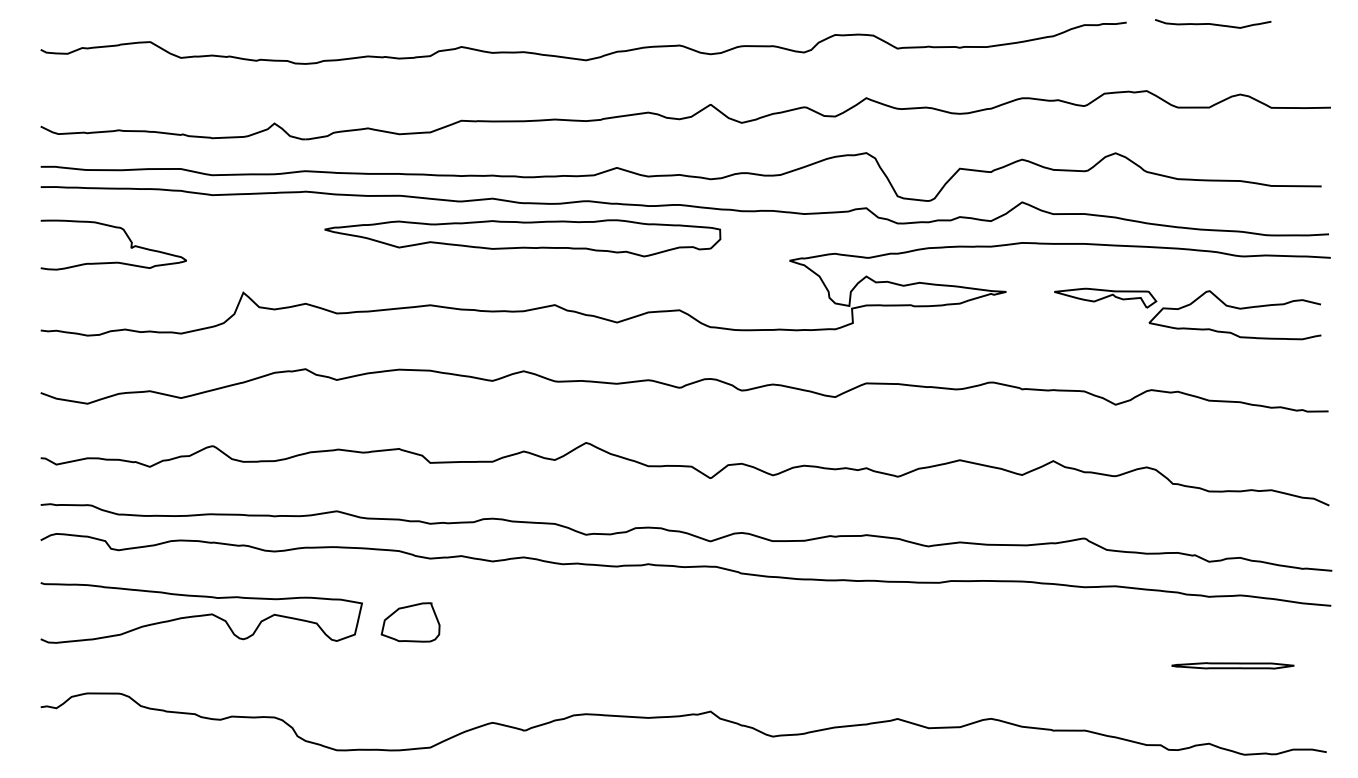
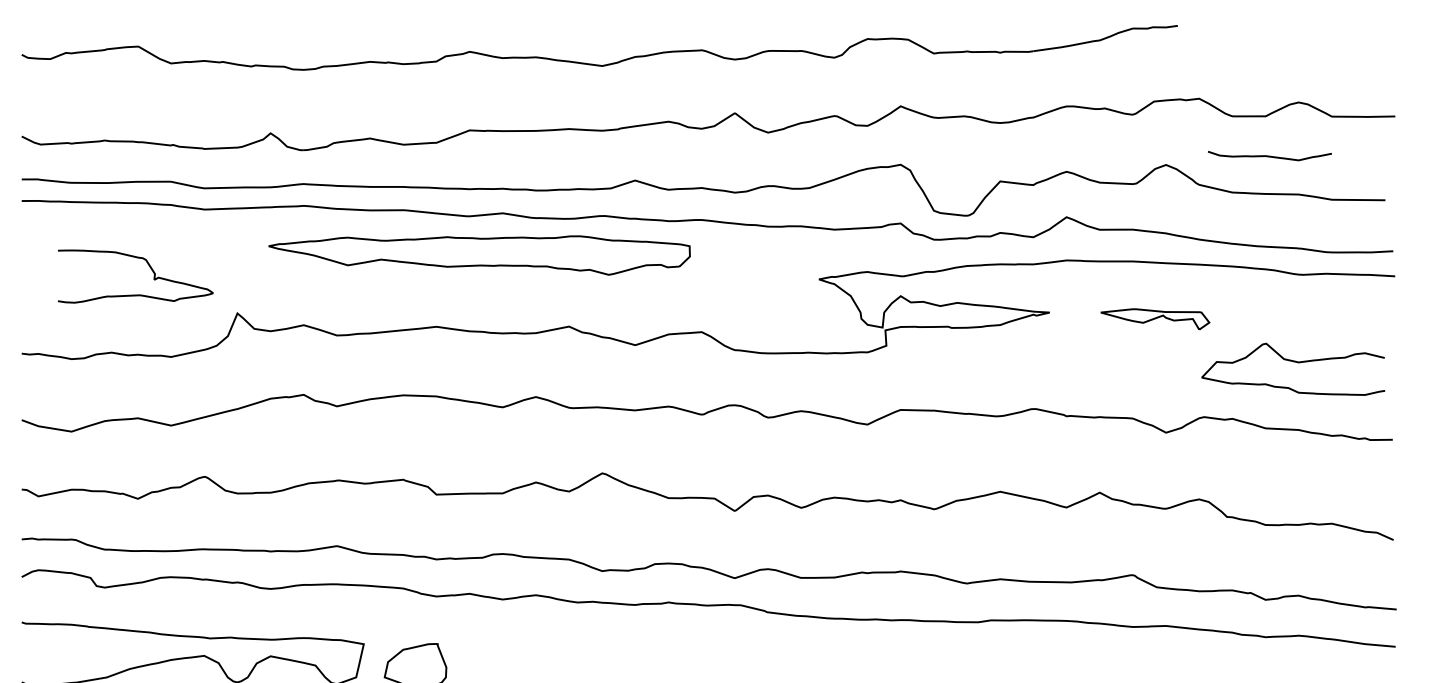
curve: (1213, 23) -> (1270, 155), moved
curve: (126, 236) -> (149, 267), moved
part: (522, 238) -> (479, 255), moved
curve: (1234, 308) -> (1292, 362), moved

